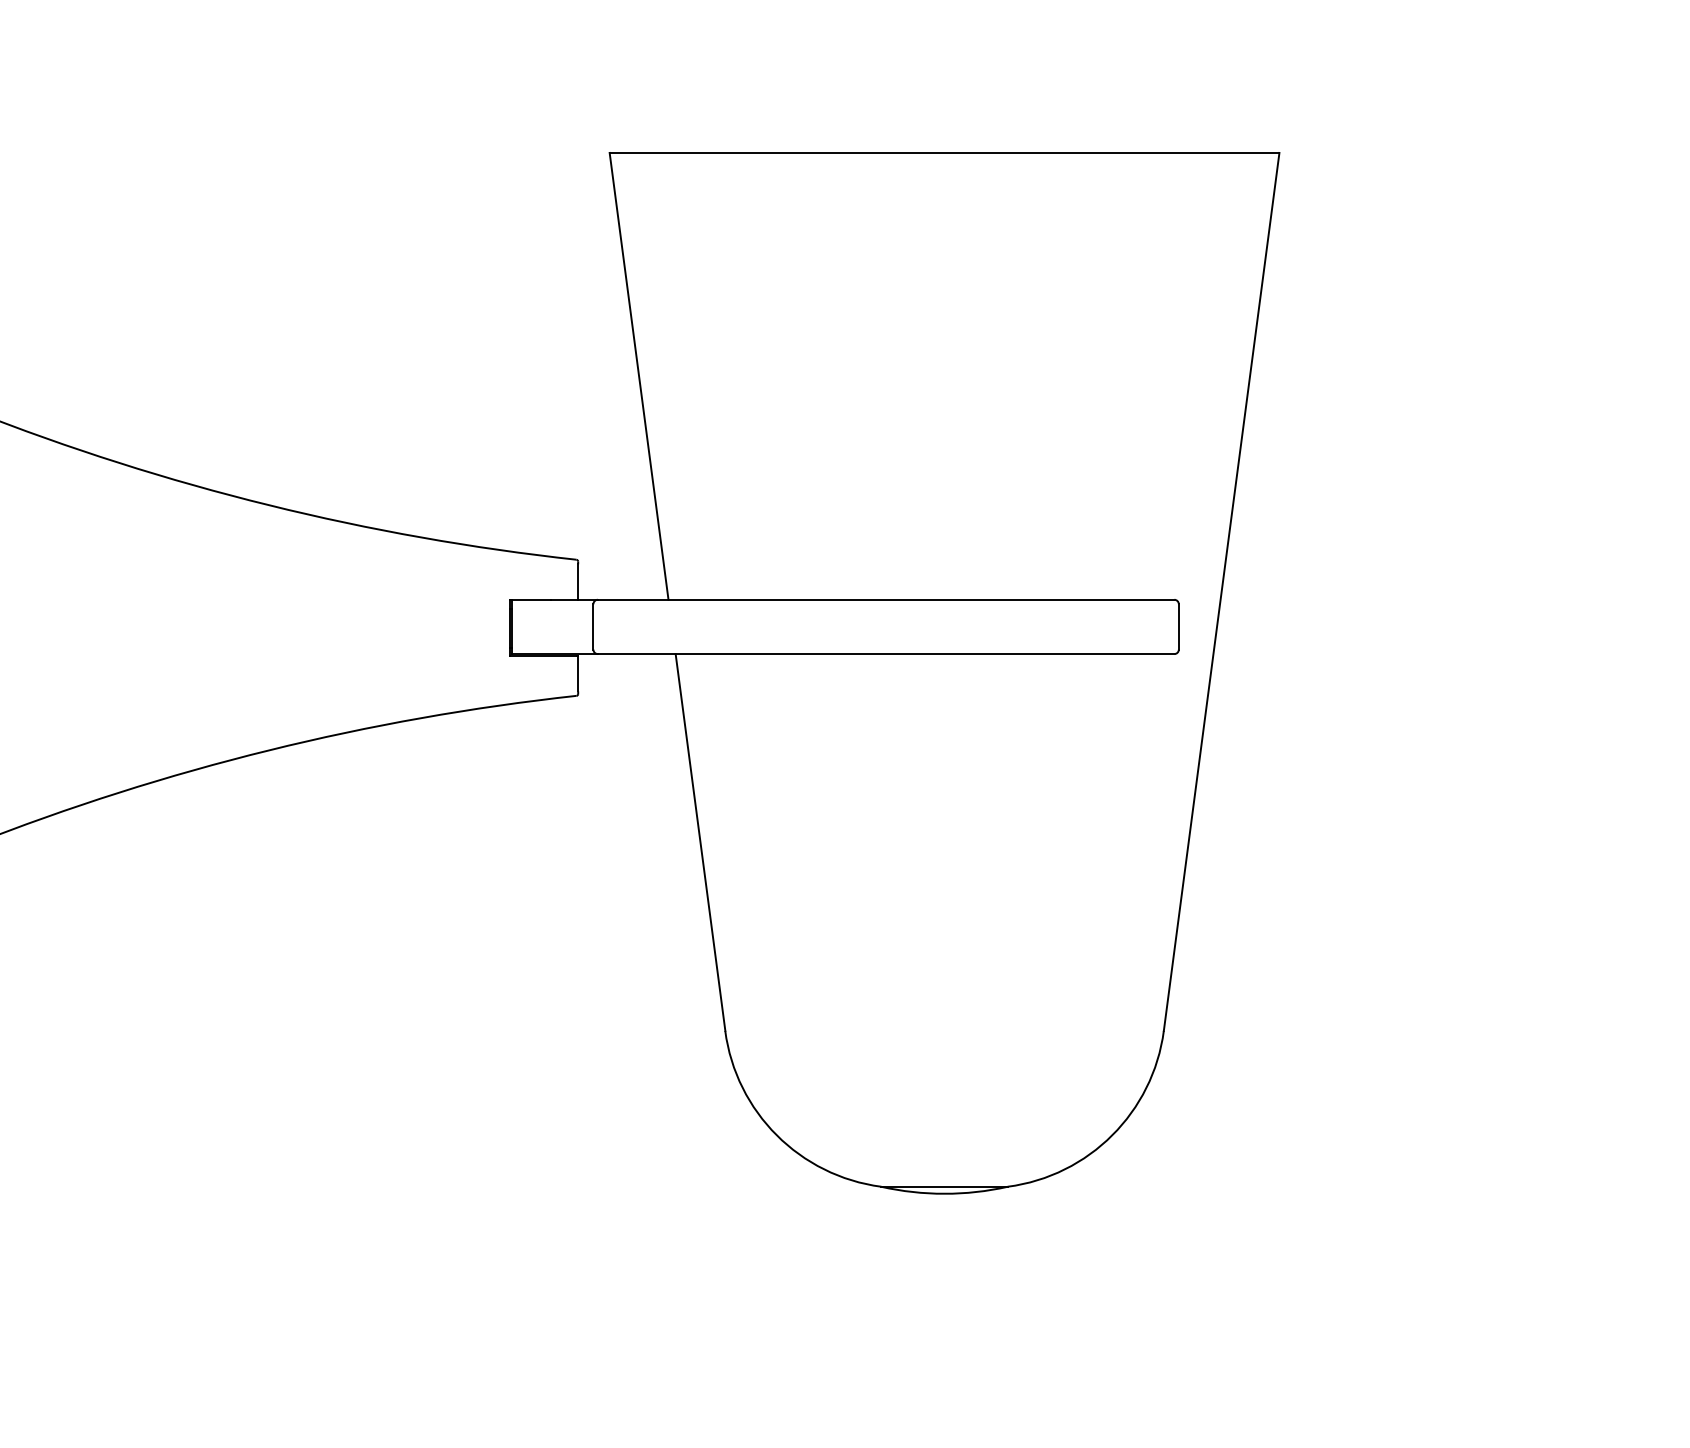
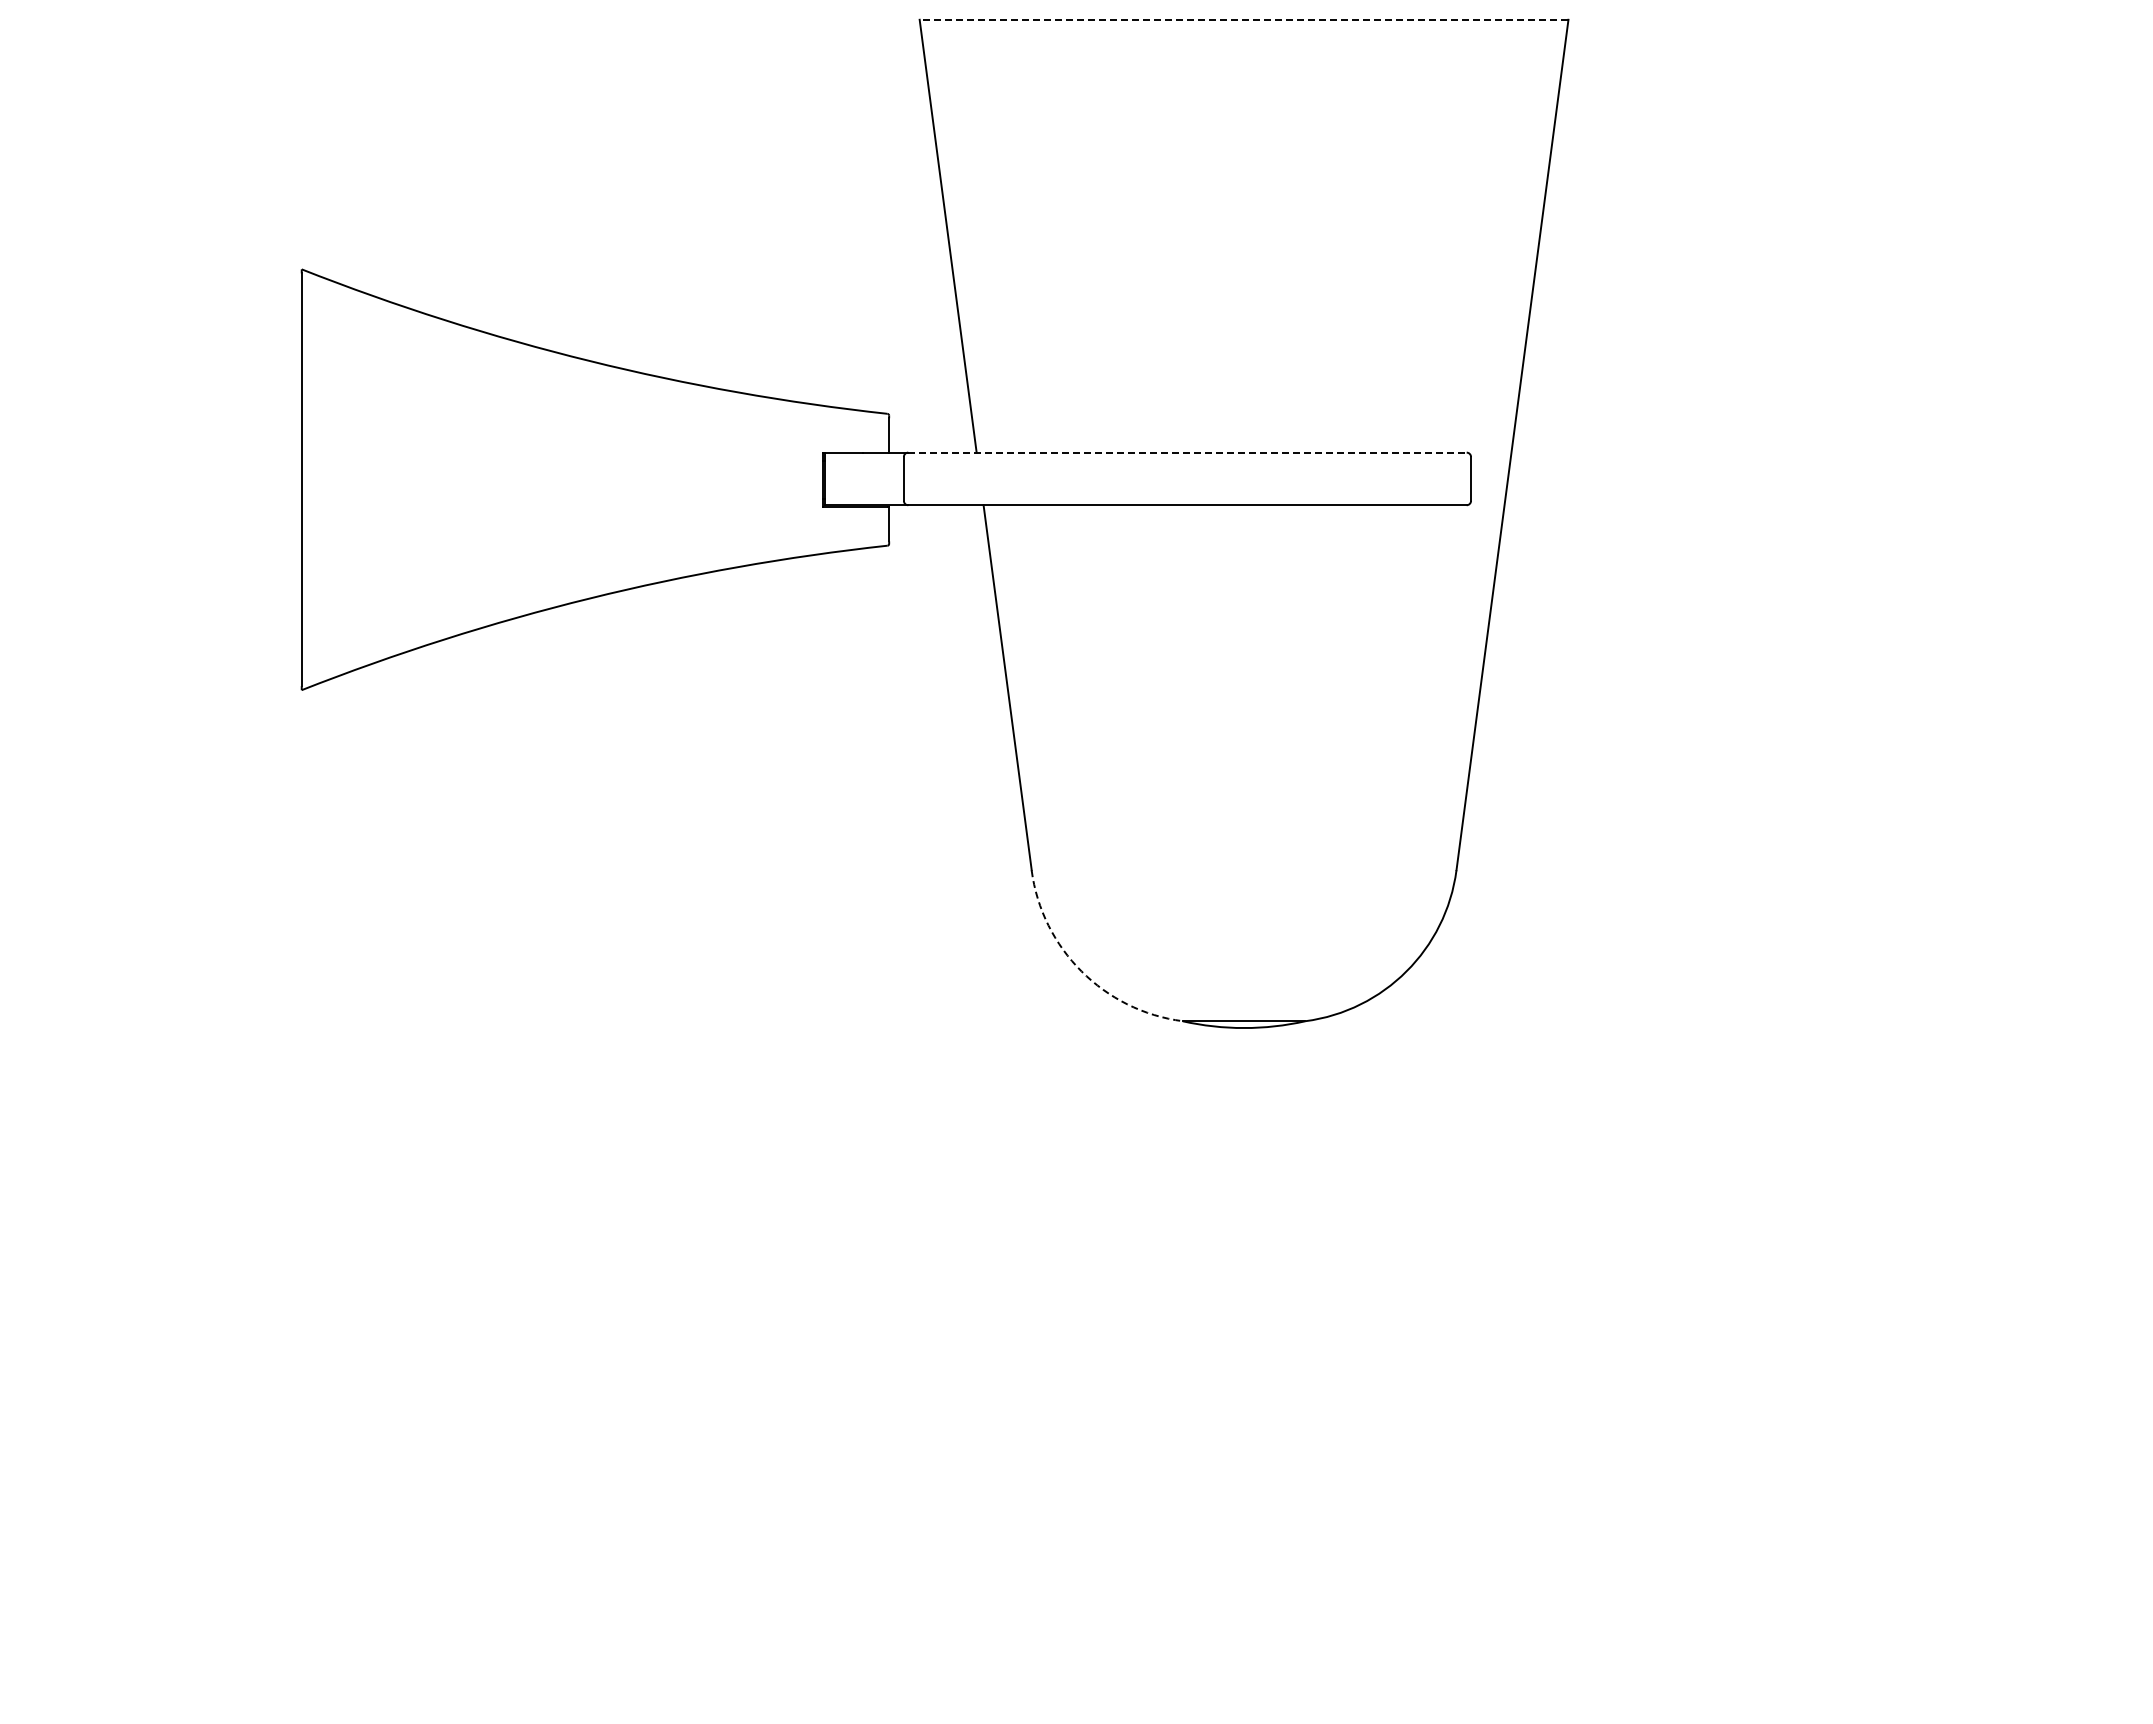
line: (943, 152) -> (1243, 19), solid -> dashed
line: (886, 599) -> (1187, 452), solid -> dashed
arc: (776, 1135) -> (1081, 971), solid -> dashed

